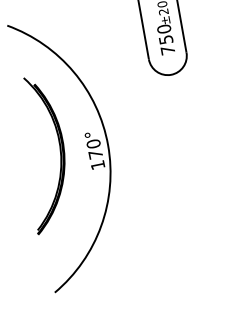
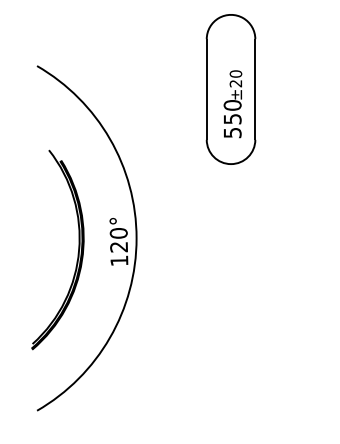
text: (167, 50) -> (232, 133), 750 -> 550
part: (60, 154) -> (77, 253), moved
text: (95, 154) -> (118, 247), 170° -> 120°

